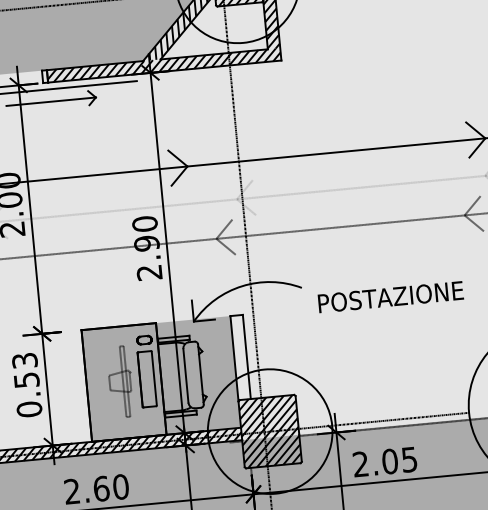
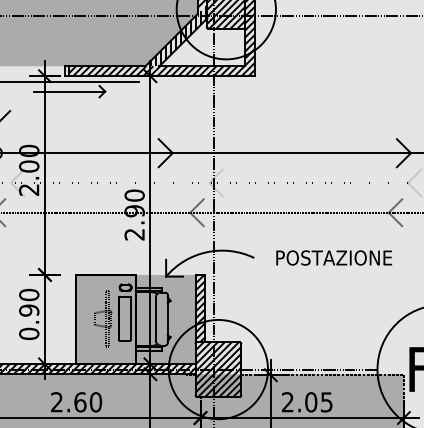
text: (391, 296) -> (334, 257), moved
hatch: (240, 357) -> (200, 308), added
text: (26, 370) -> (29, 302), 0.53 -> 0.90

